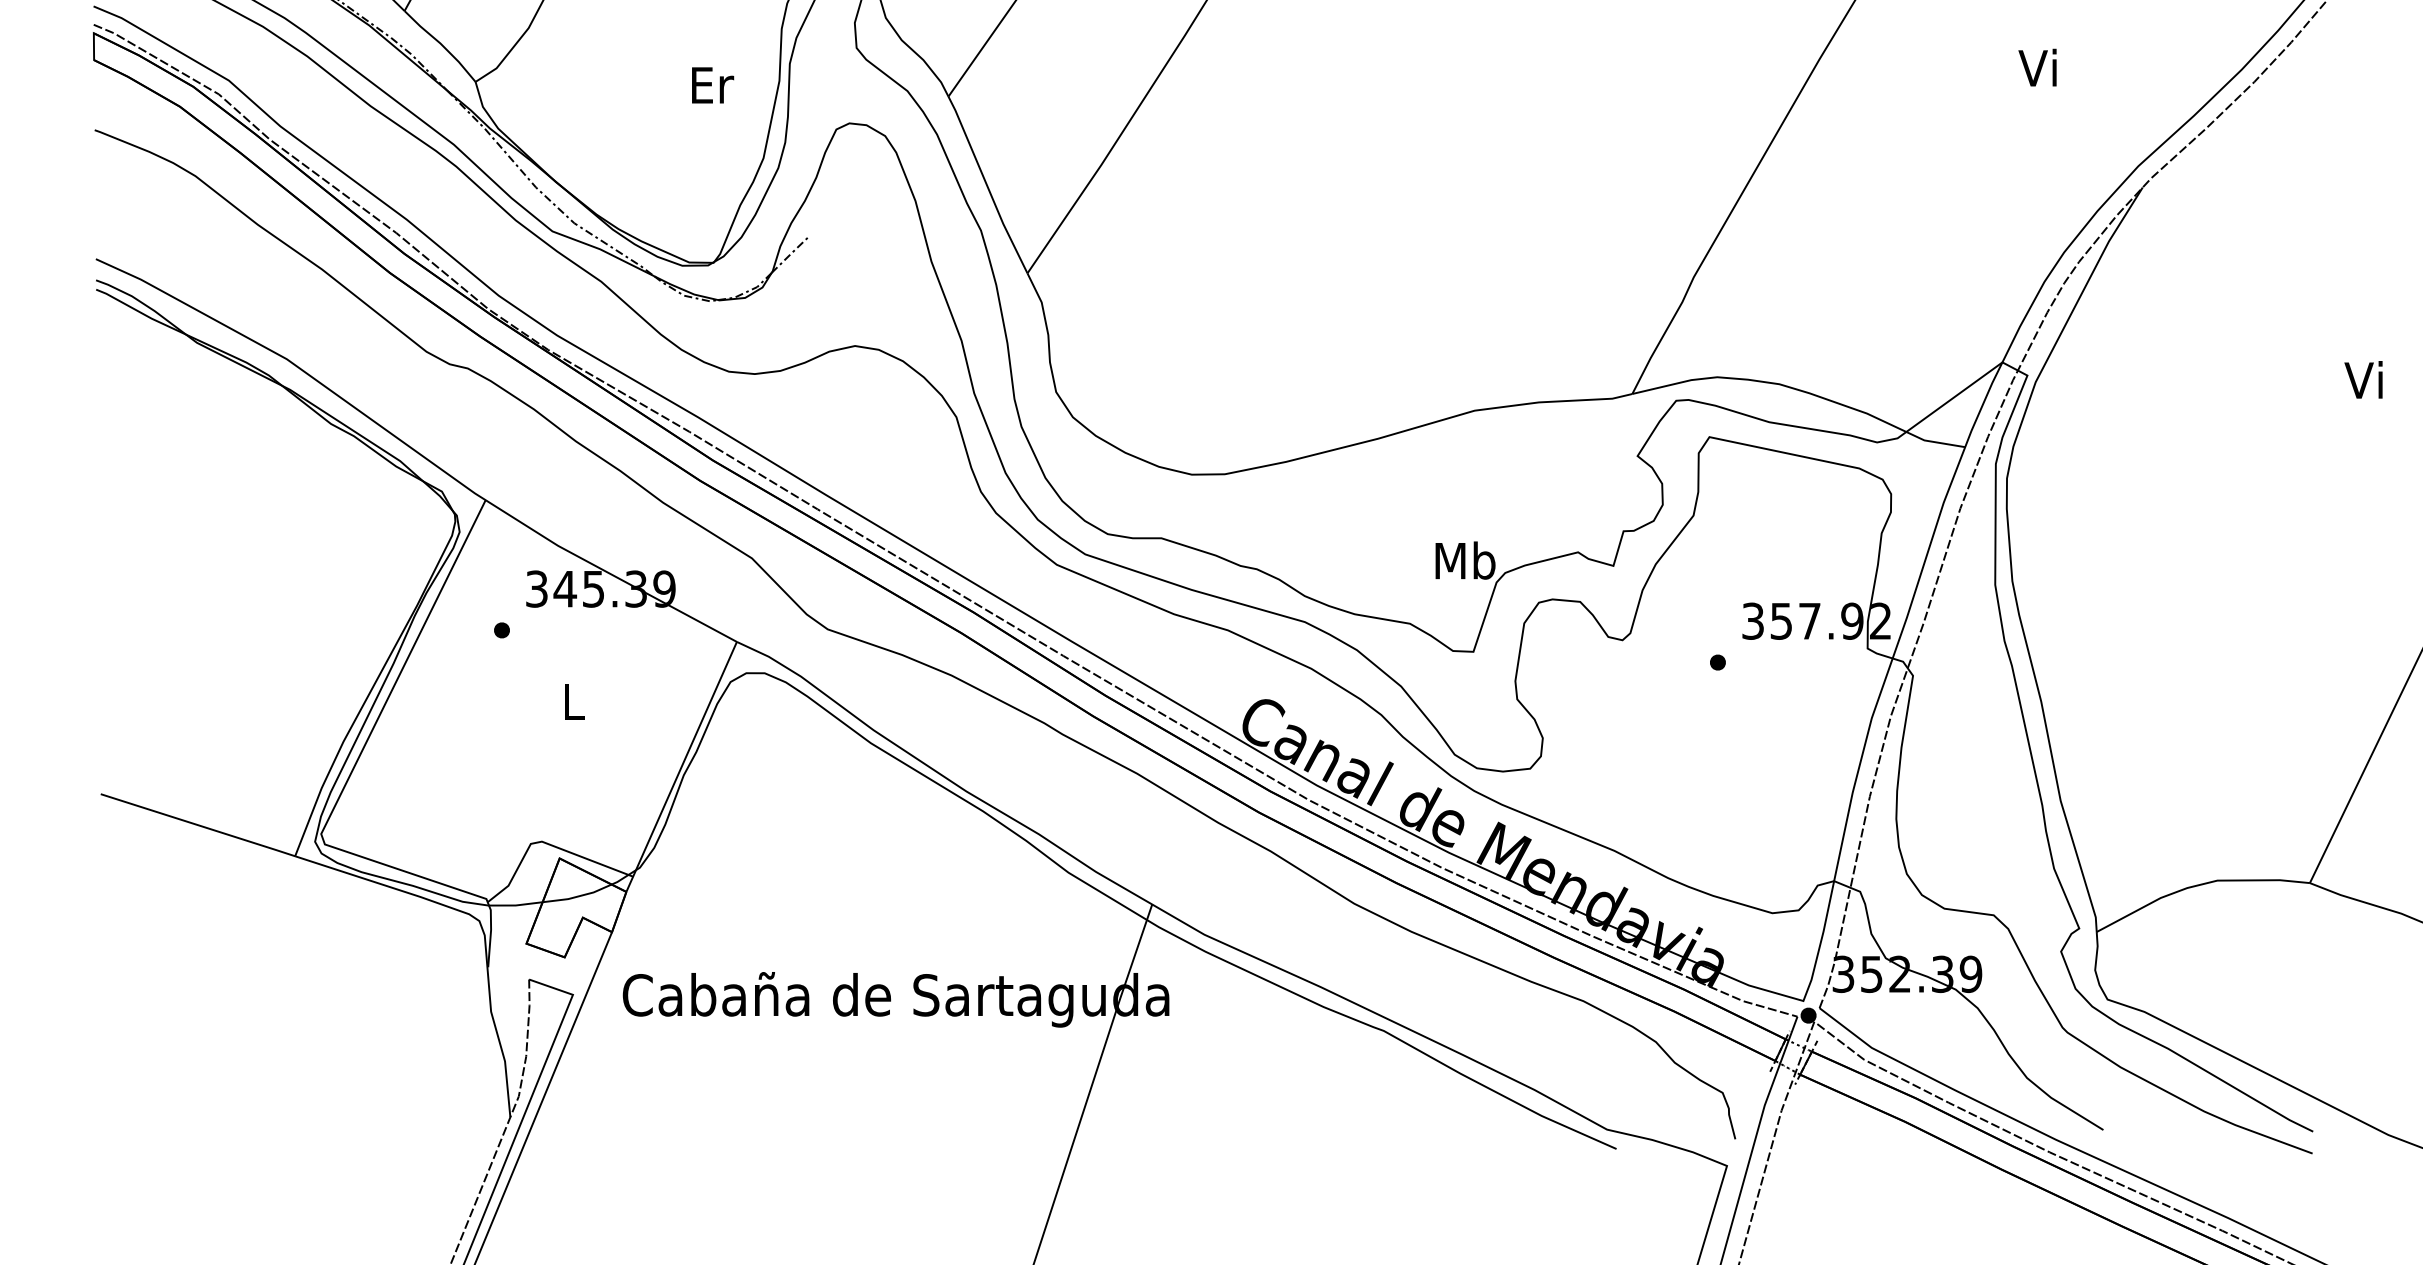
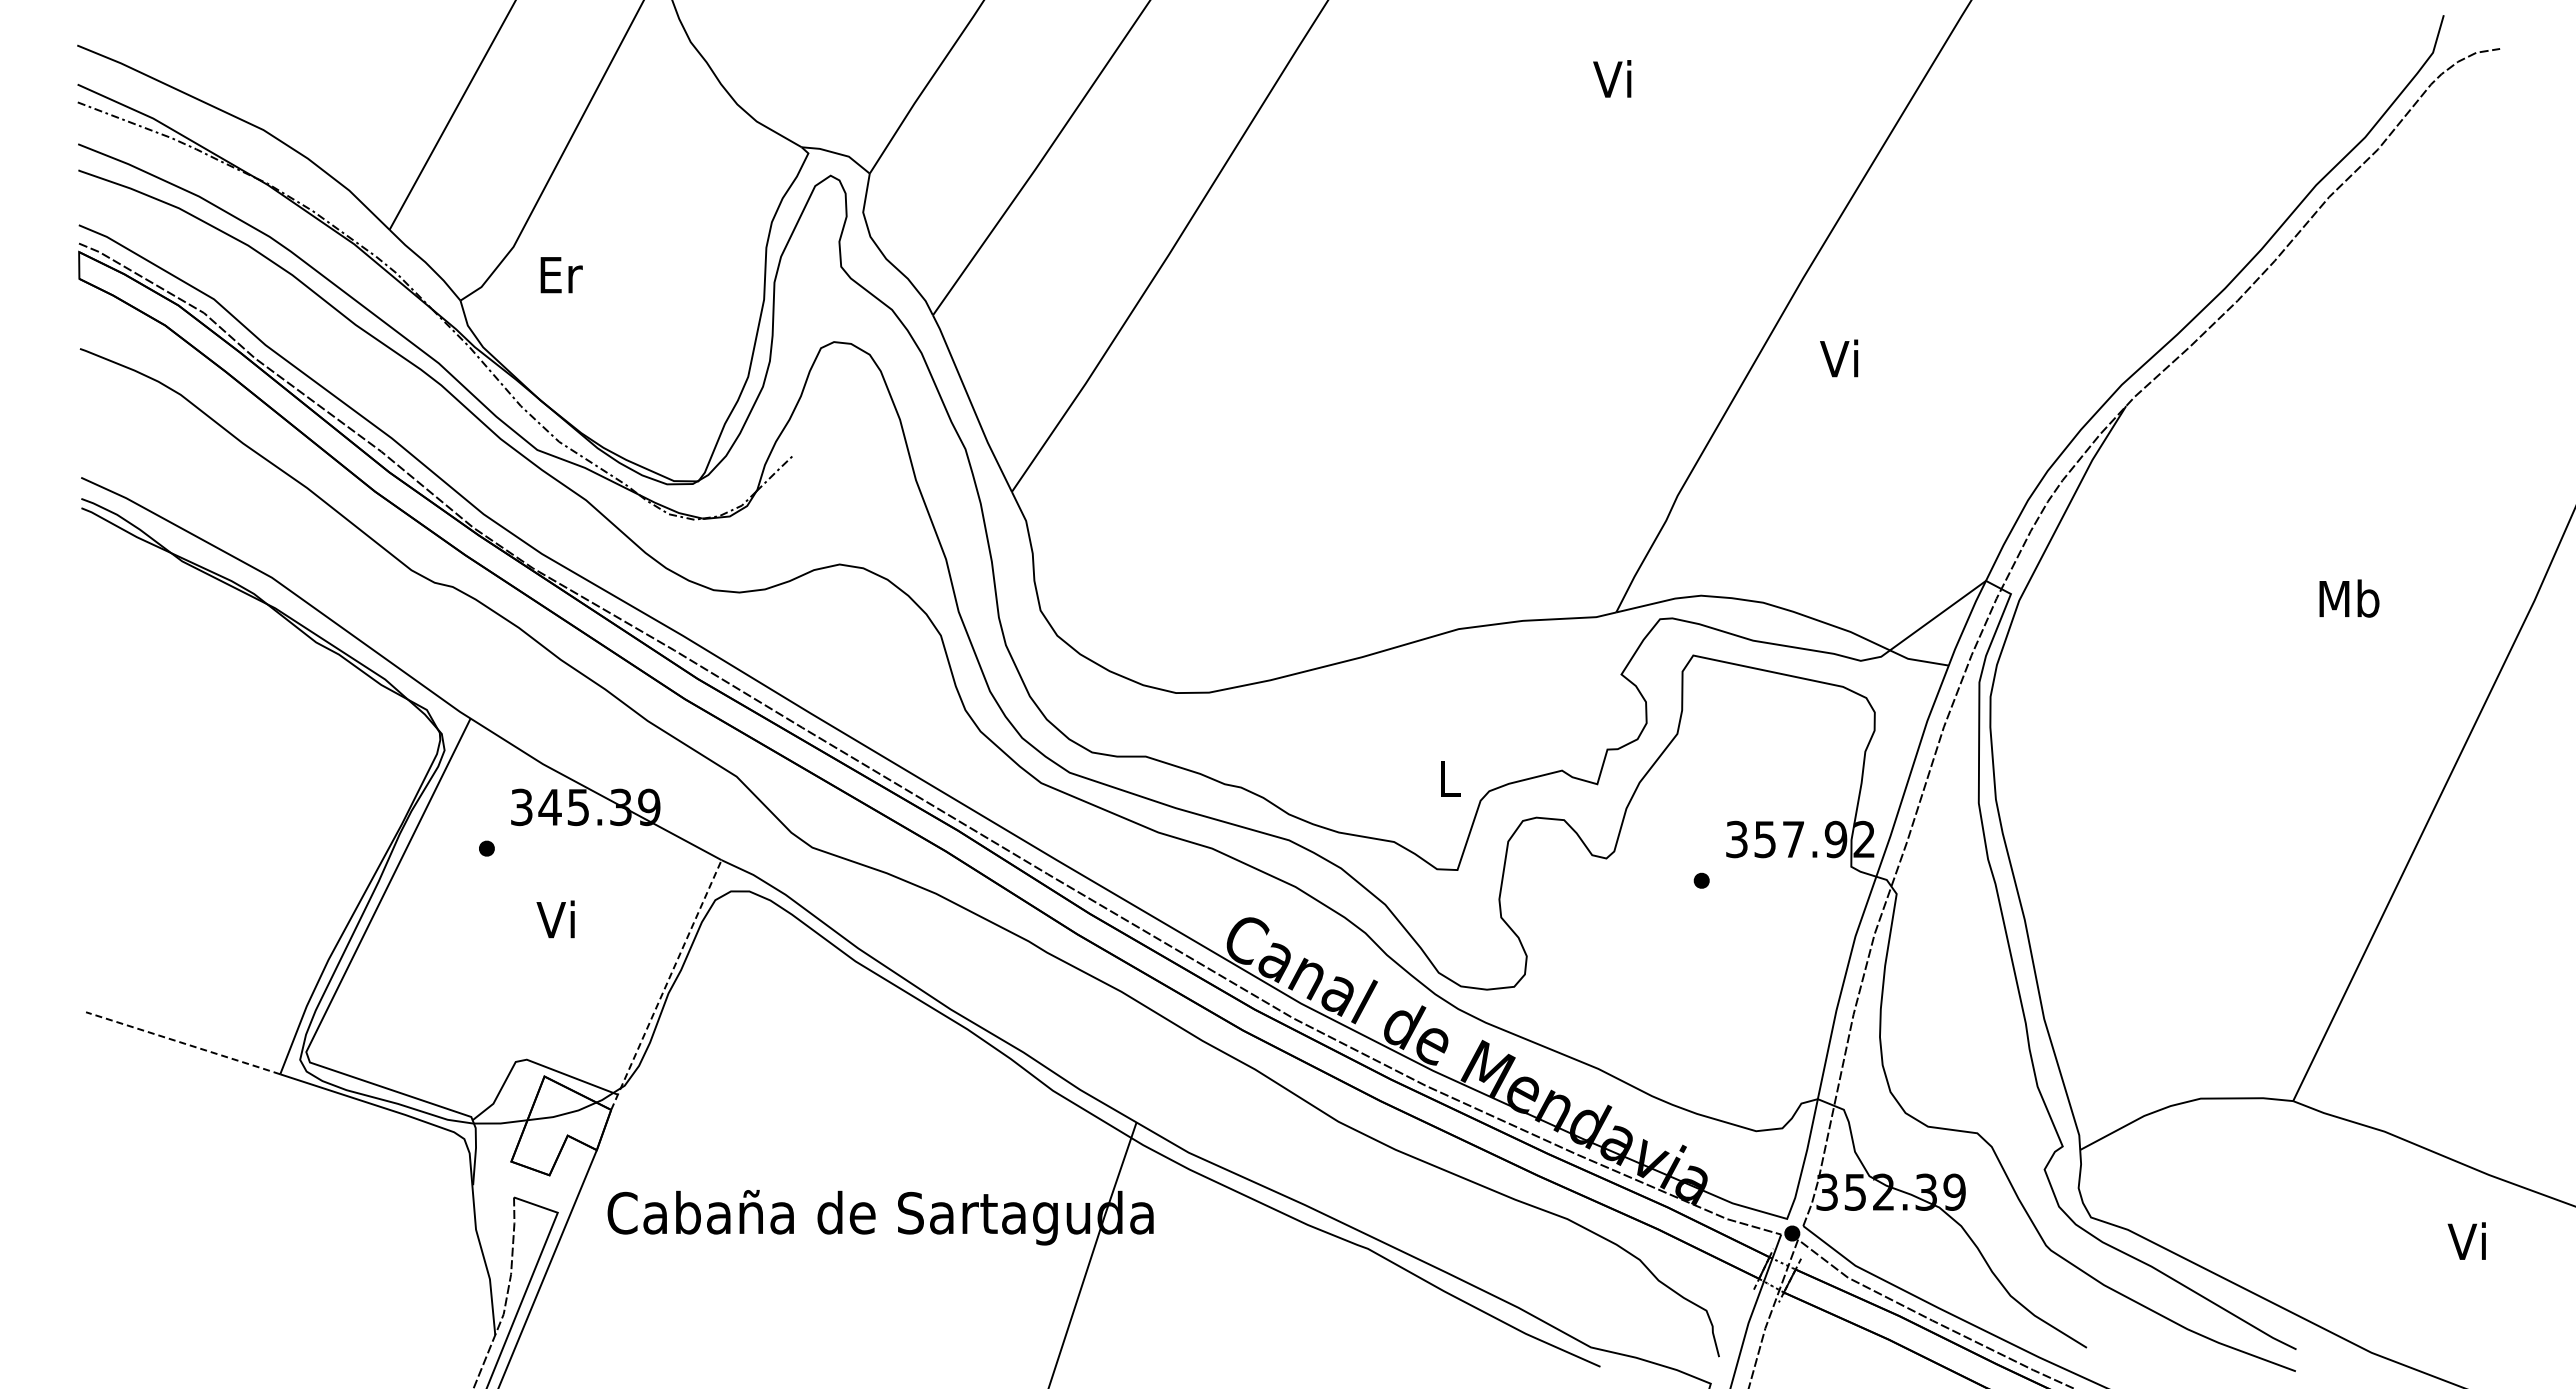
text: (2037, 67) -> (1839, 358), moved
text: (712, 85) -> (561, 275), moved
text: (2366, 380) -> (2349, 598), Vi -> Mb
text: (1465, 560) -> (1449, 778), Mb -> L
text: (570, 701) -> (555, 919), L -> Vi
line: (681, 767) -> (666, 985), solid -> dashed
line: (198, 825) -> (183, 1043), solid -> dashed

